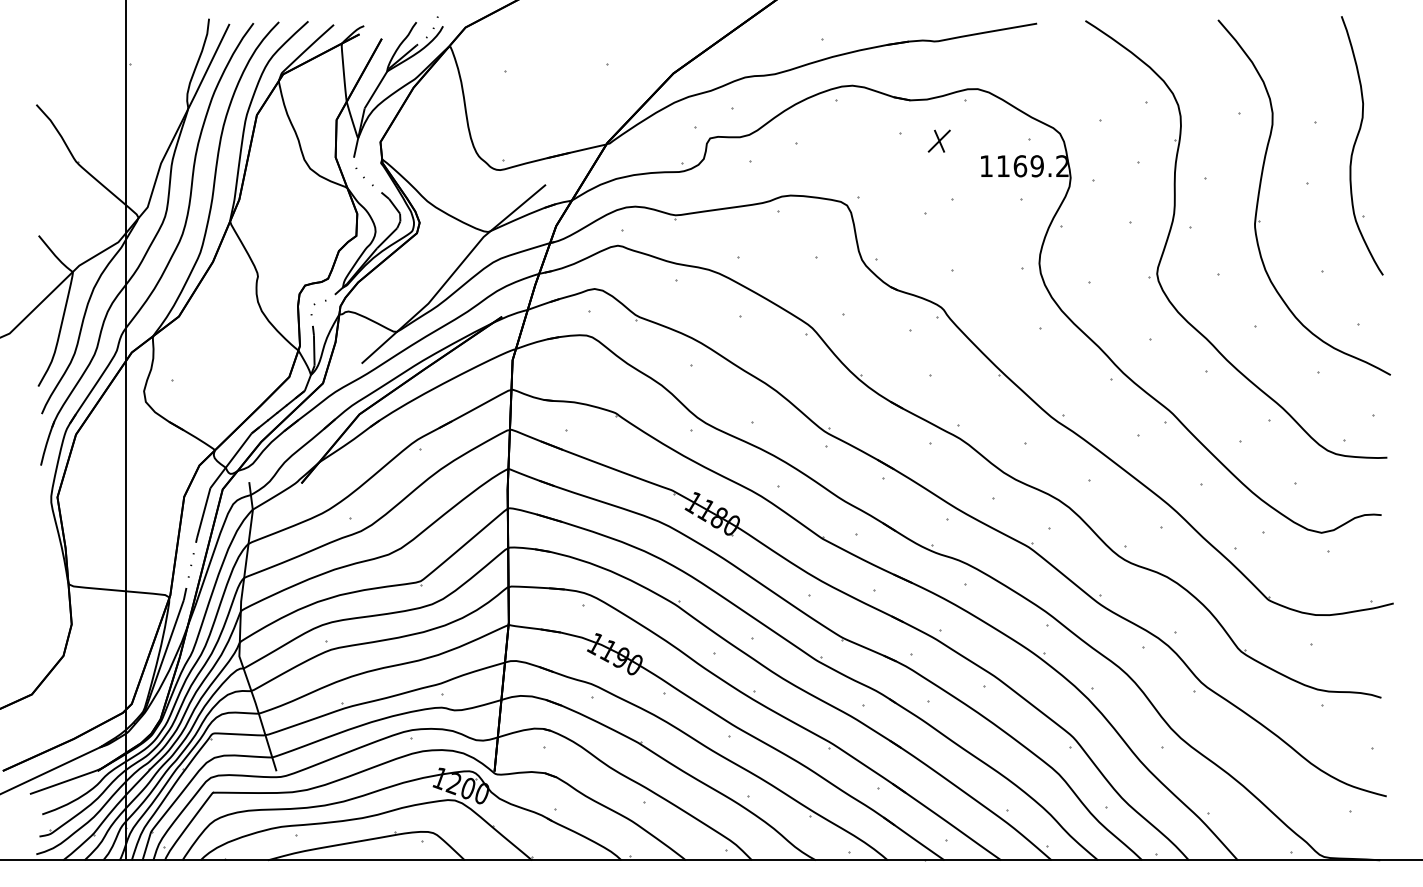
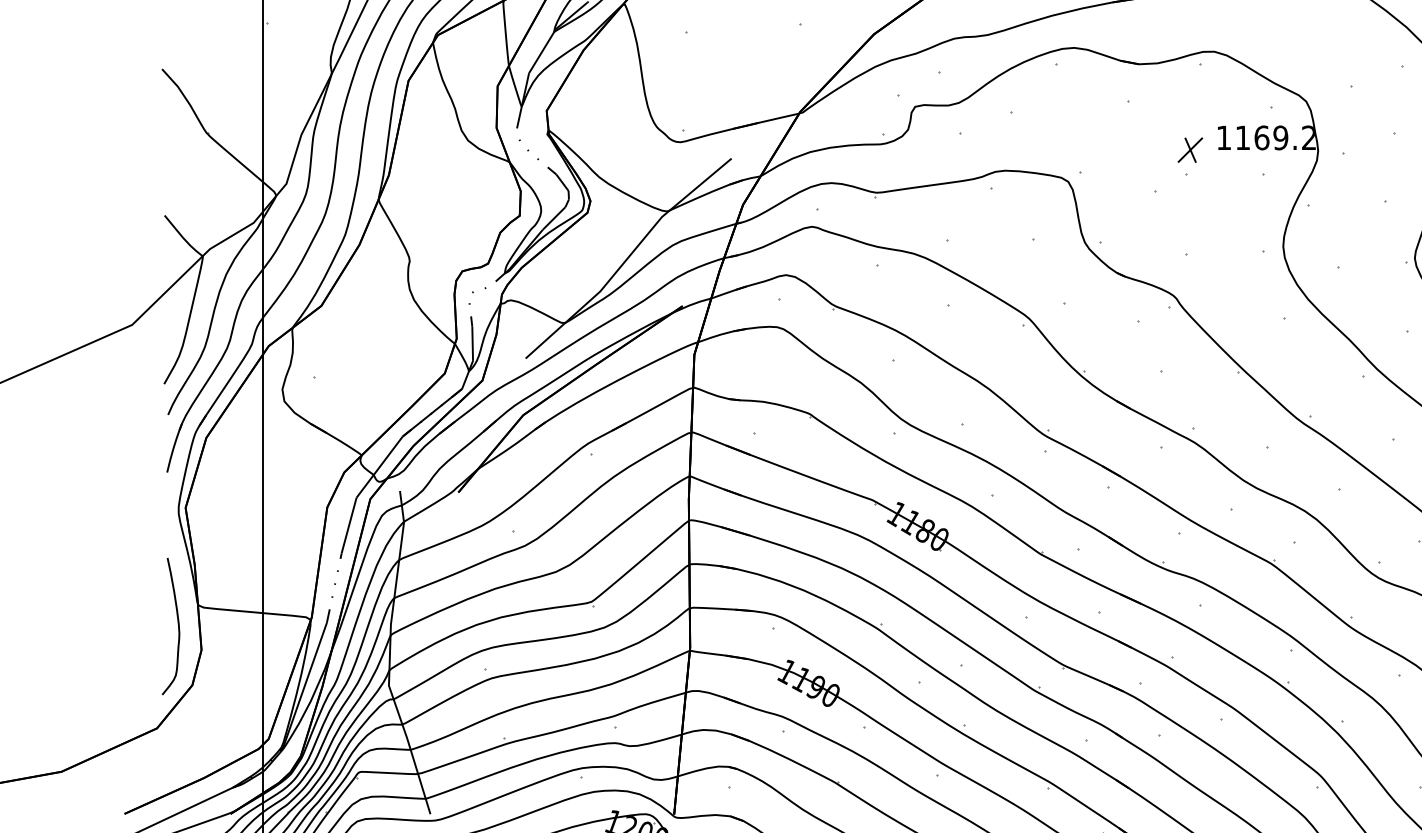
part: (938, 140) -> (1189, 149), moved
curve: (50, 603) -> (177, 626), added

